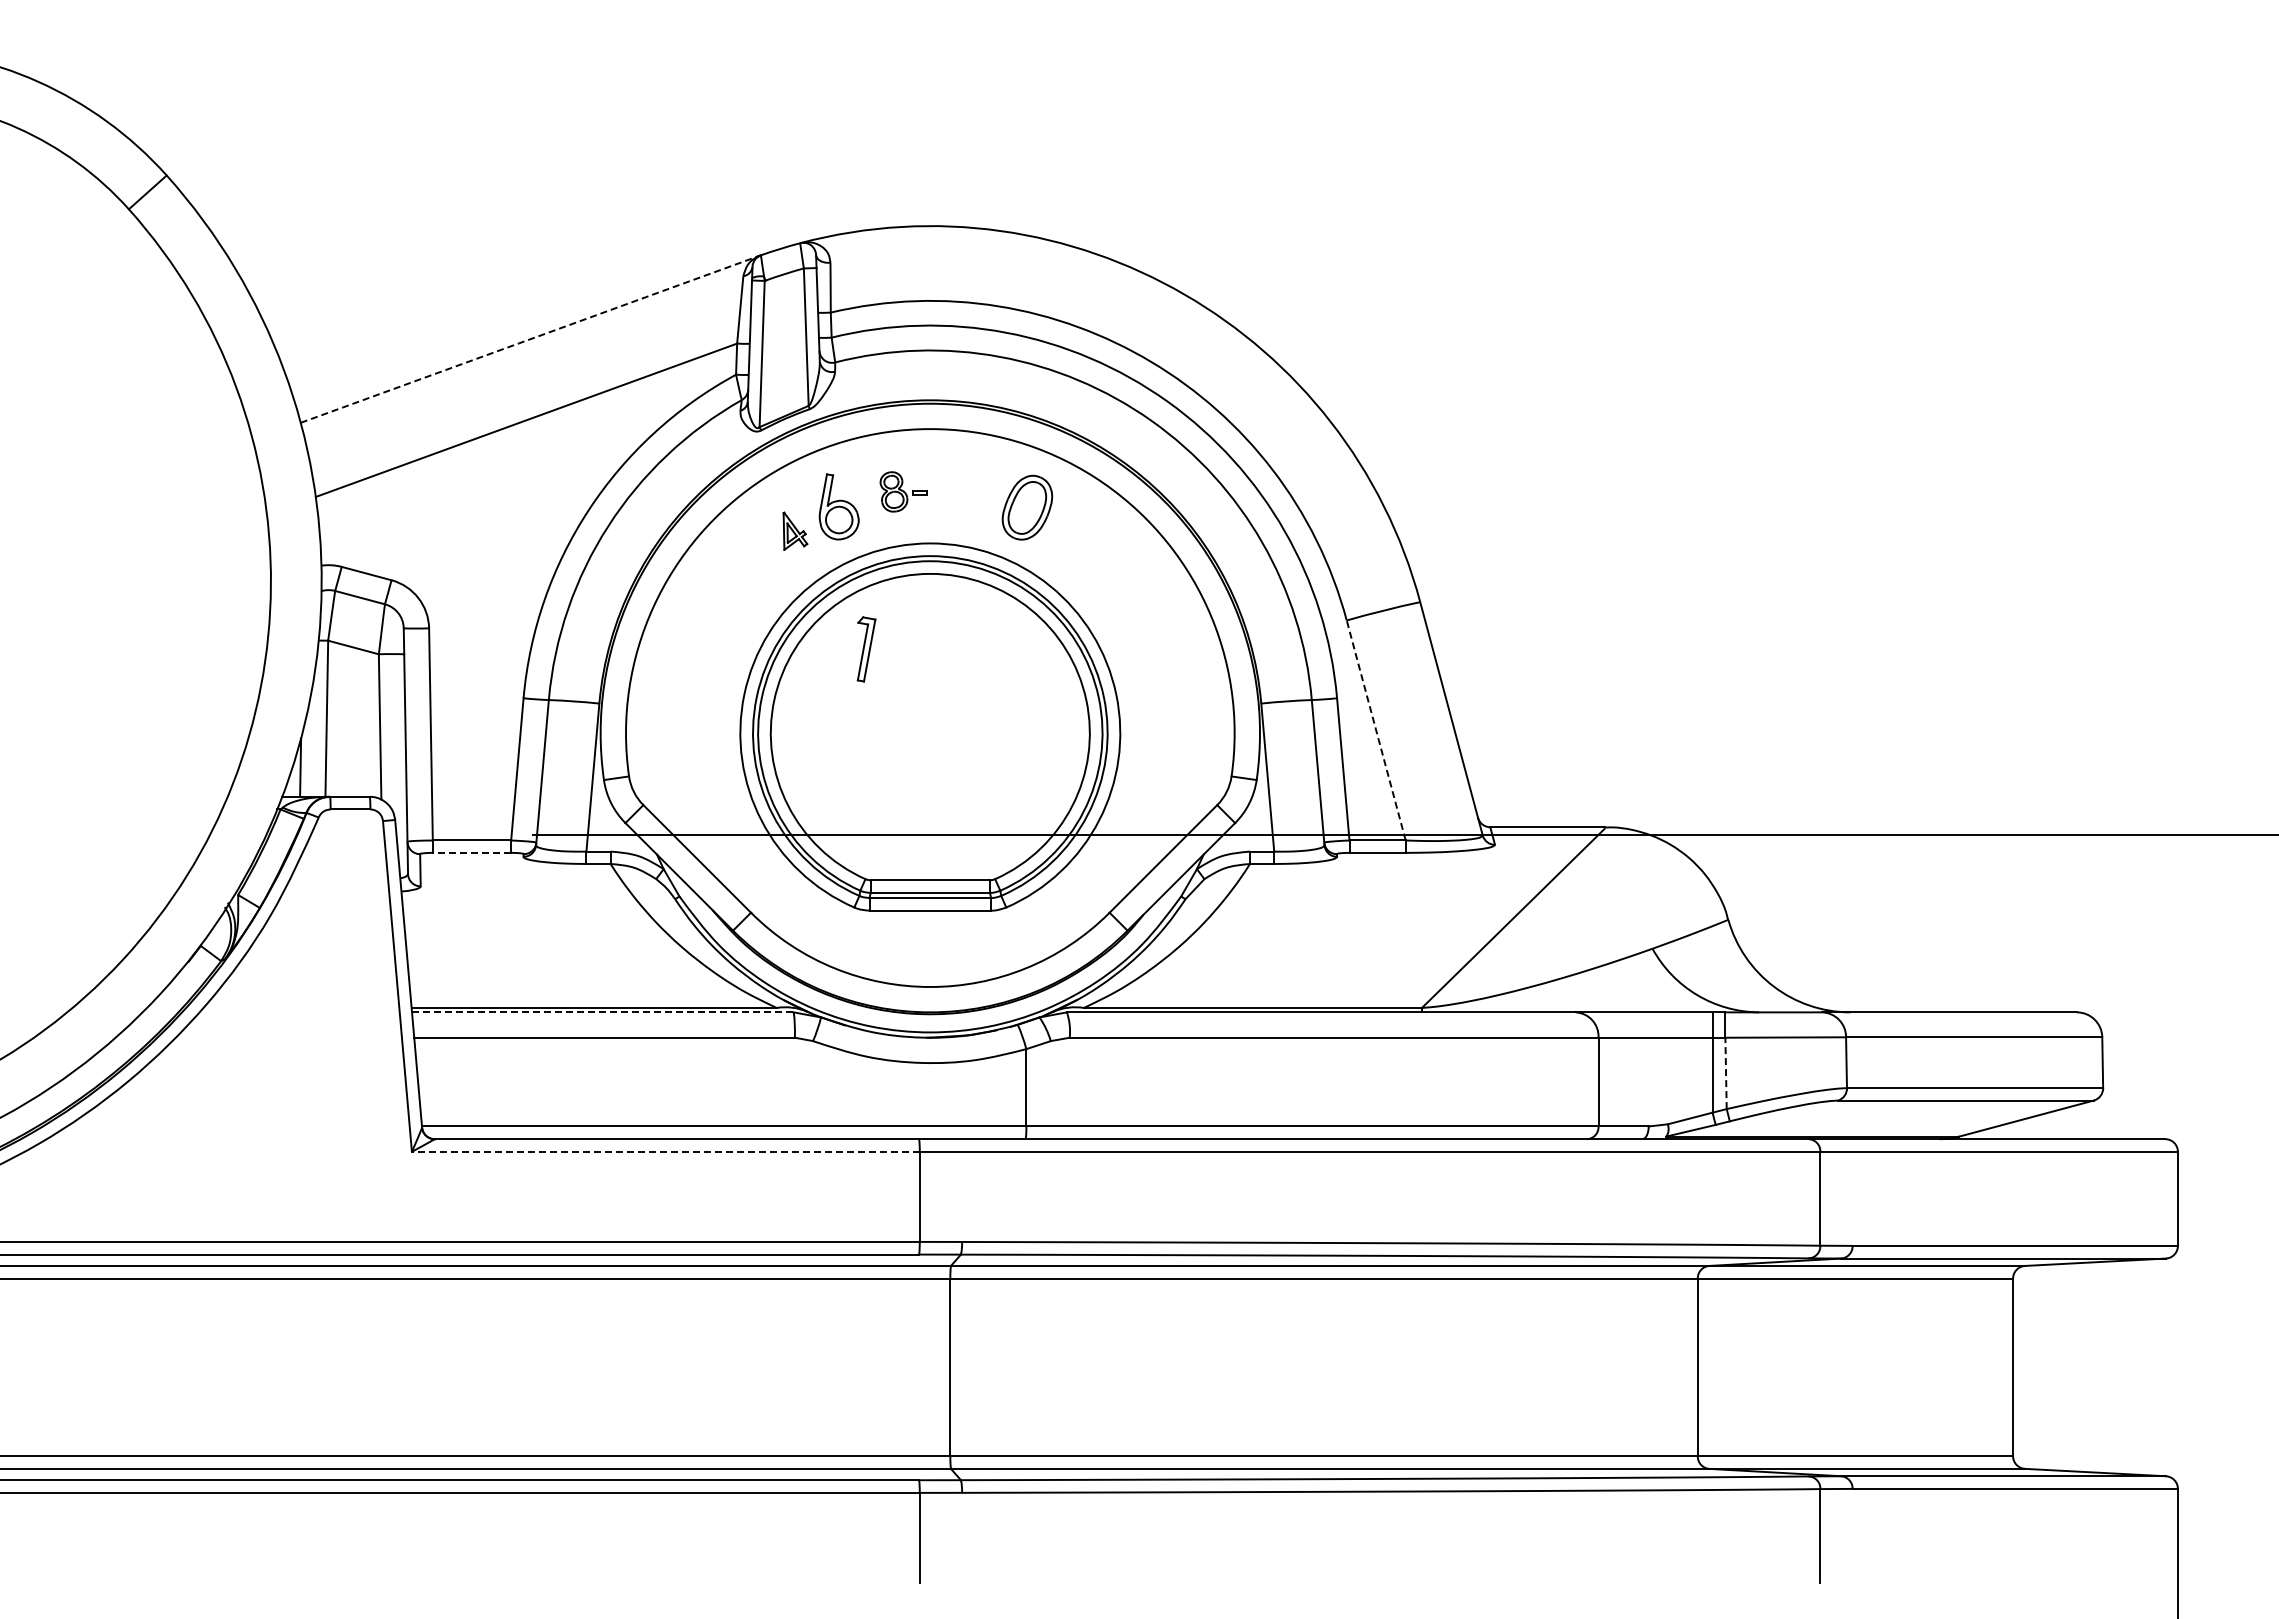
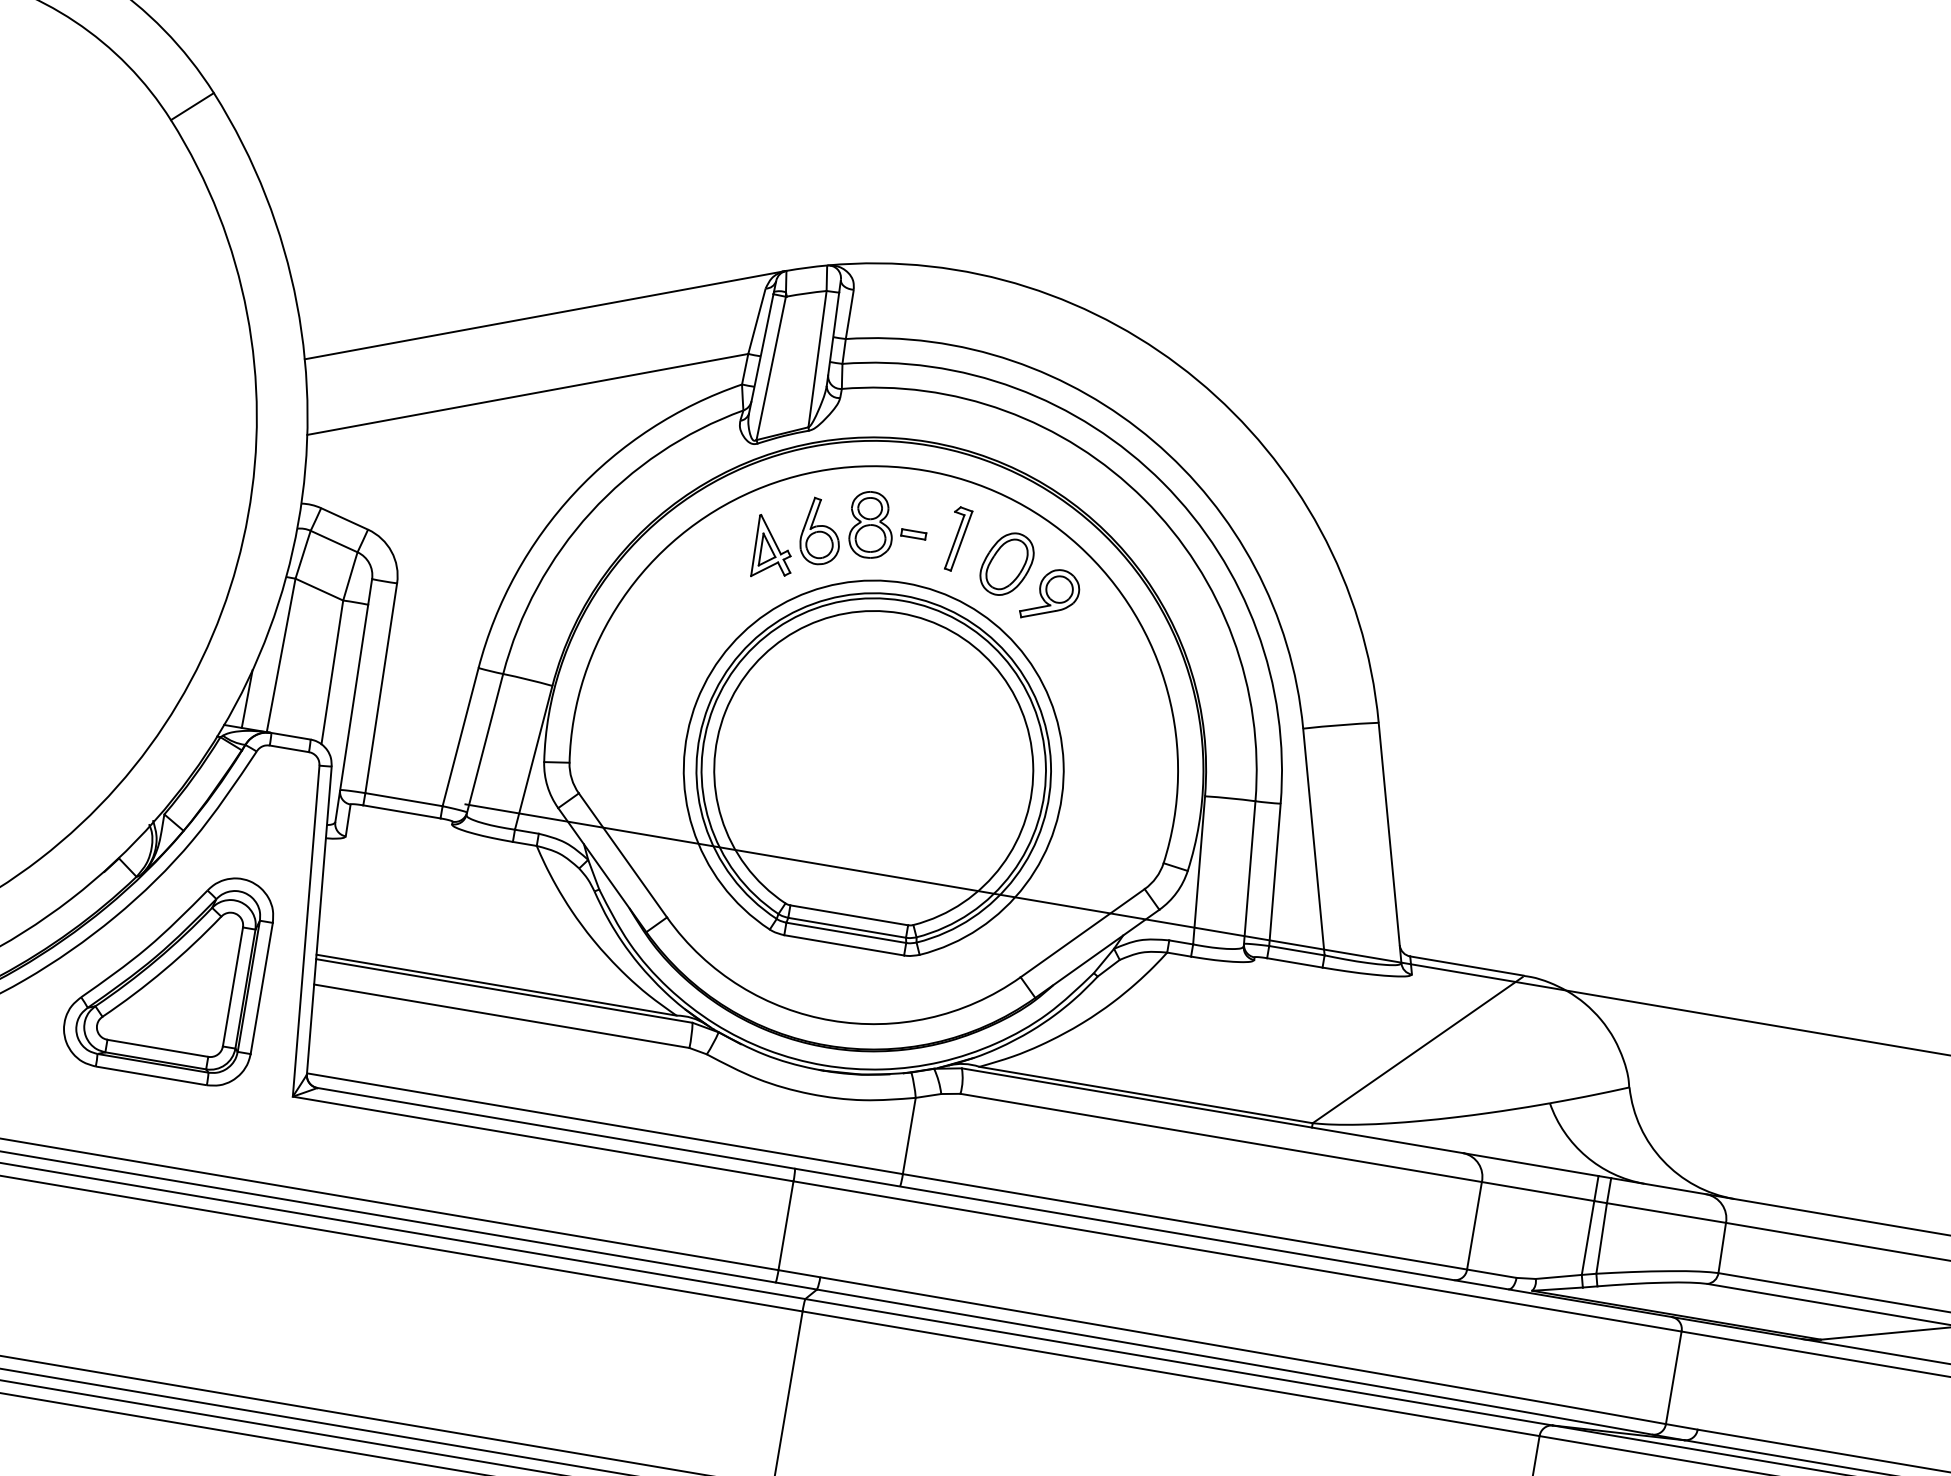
line: (528, 339) -> (543, 315), dashed -> solid
part: (903, 491) -> (887, 527), size x1.67
part: (1074, 530) -> (1049, 594), added
part: (795, 531) -> (774, 548), size x1.67
part: (866, 649) -> (958, 539), moved
line: (1376, 730) -> (1314, 842), dashed -> solid
line: (471, 852) -> (401, 811), dashed -> solid
line: (602, 1012) -> (503, 991), dashed -> solid
part: (268, 1049) -> (168, 971), added
line: (1726, 1072) -> (1602, 1237), dashed -> solid
line: (665, 1151) -> (542, 1138), dashed -> solid

